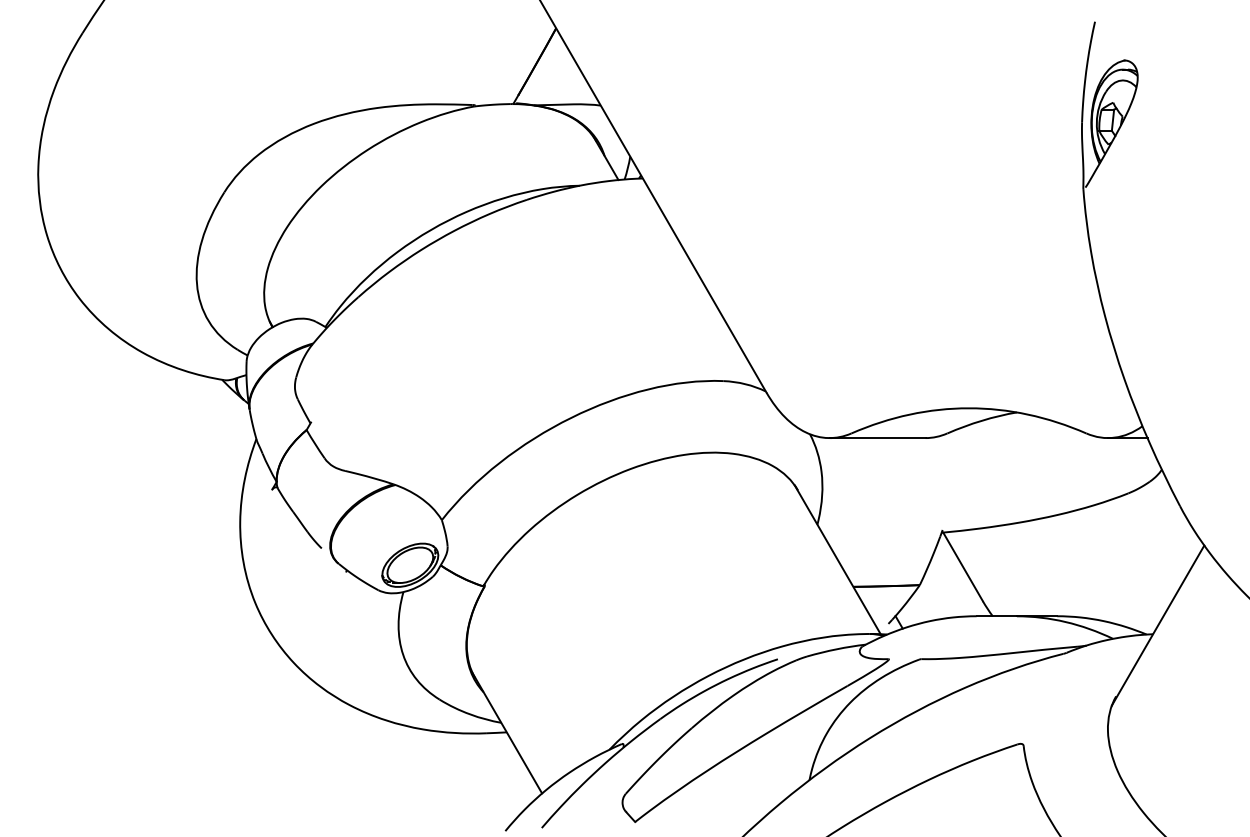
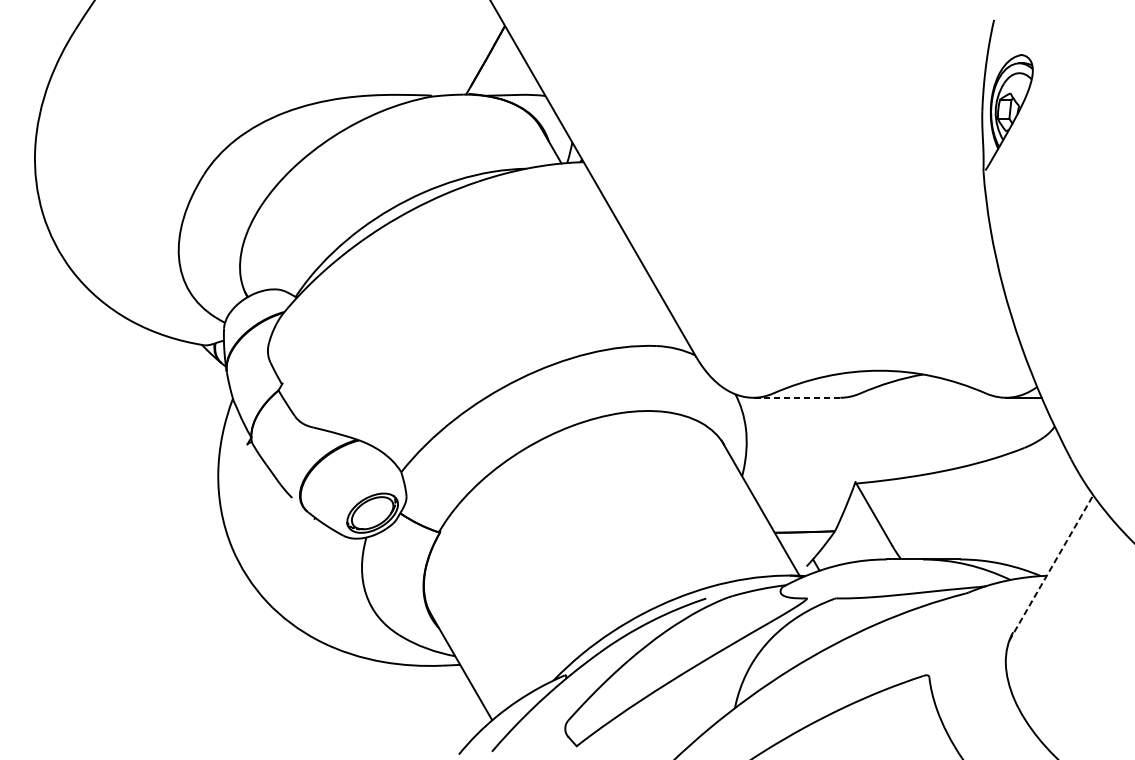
line: (877, 438) -> (796, 398), solid -> dashed
line: (1158, 625) -> (1051, 567), solid -> dashed

